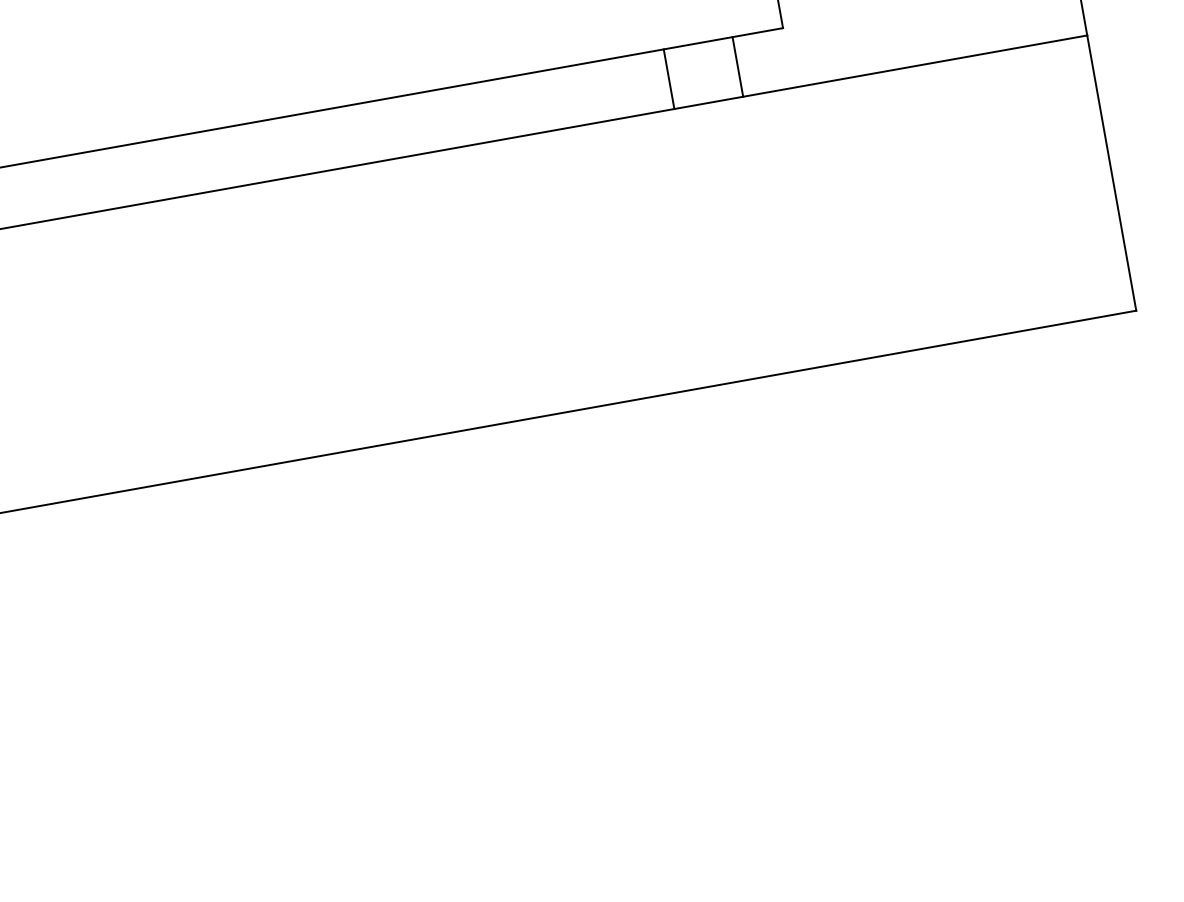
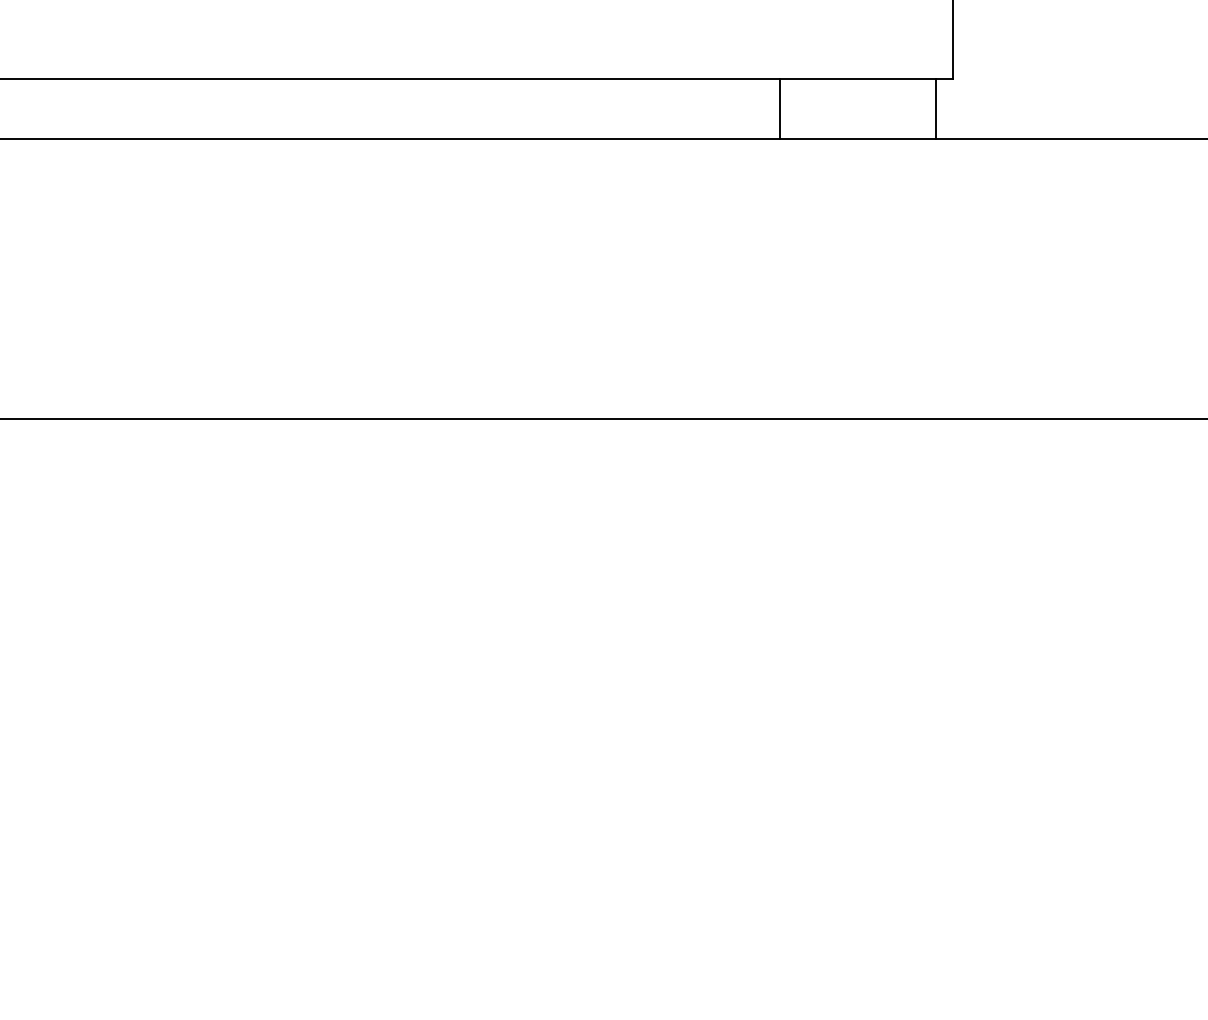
line: (737, 66) -> (936, 108), moved
line: (668, 78) -> (779, 108), moved

